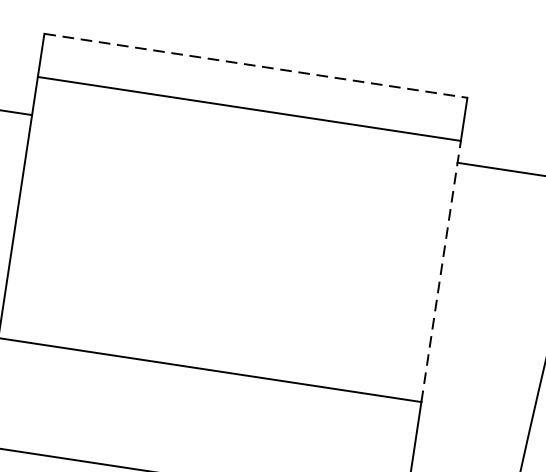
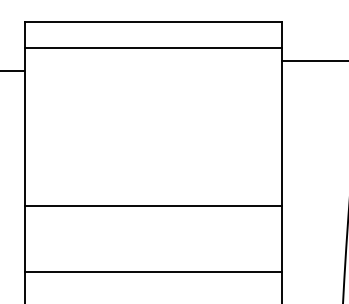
line: (257, 65) -> (154, 21), dashed -> solid
line: (440, 270) -> (281, 126), dashed -> solid

